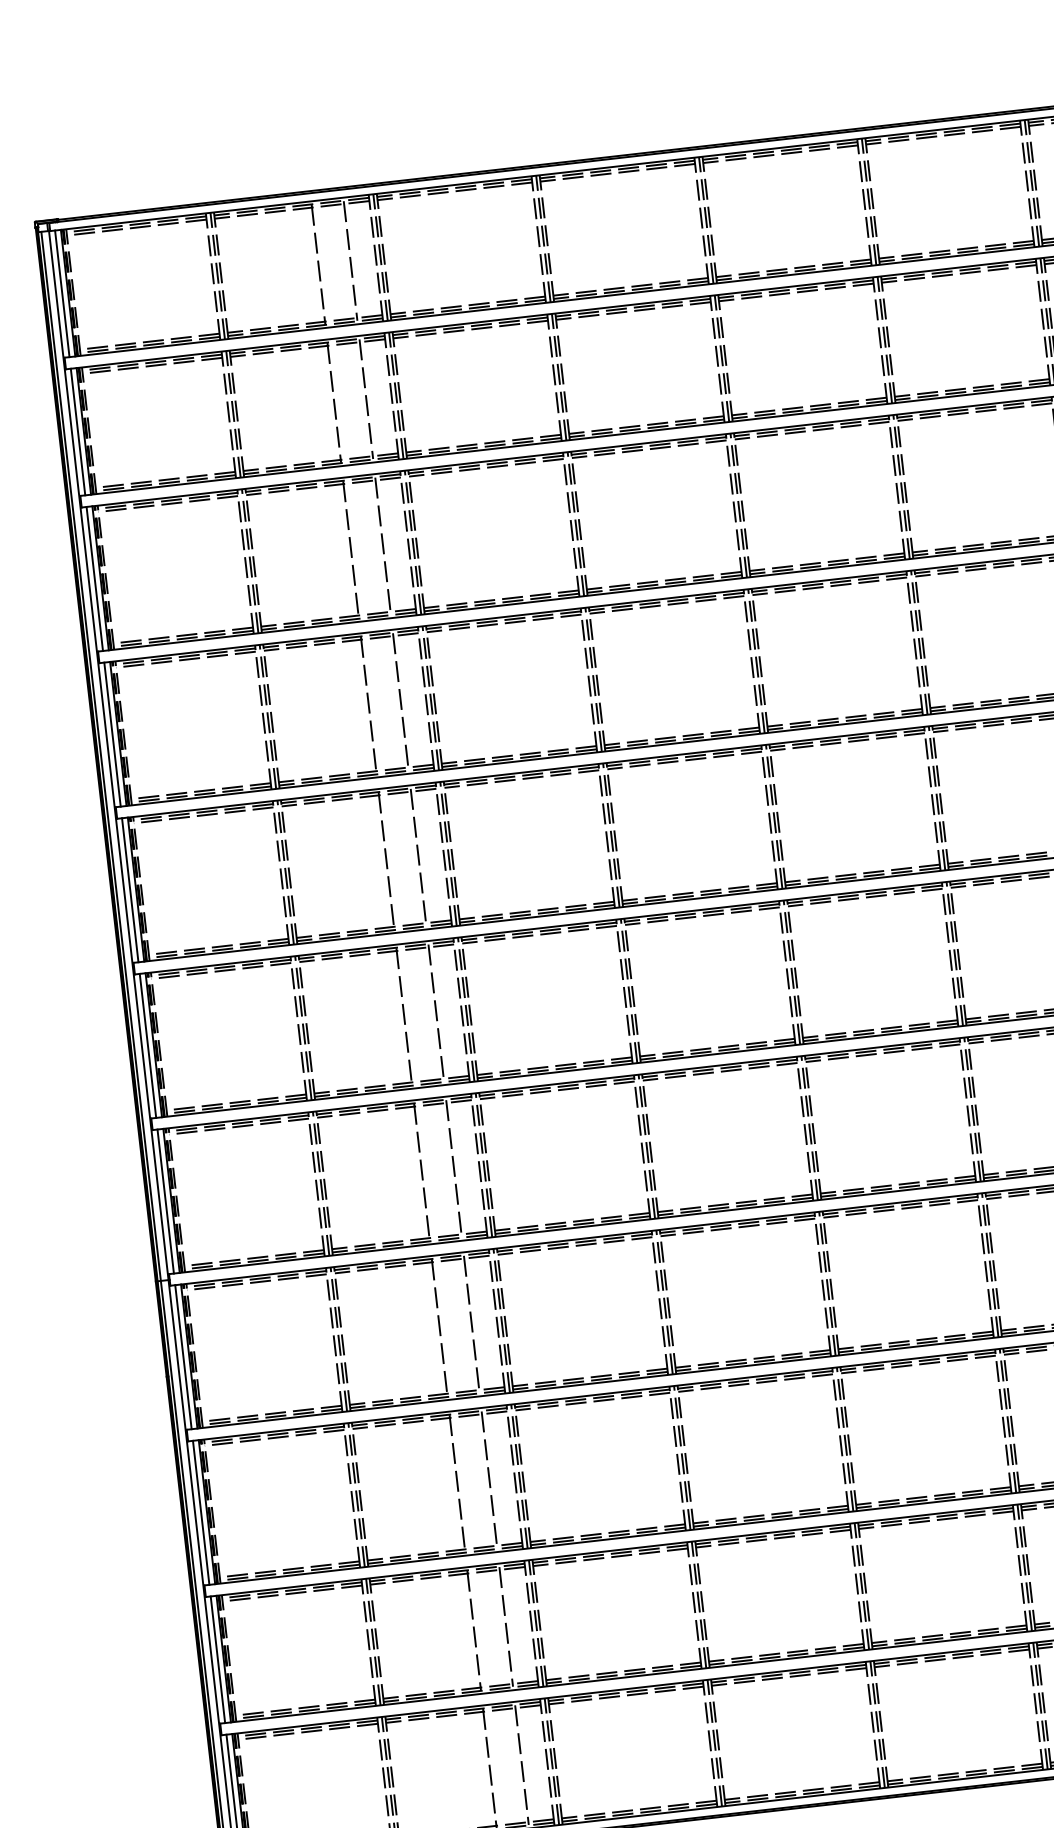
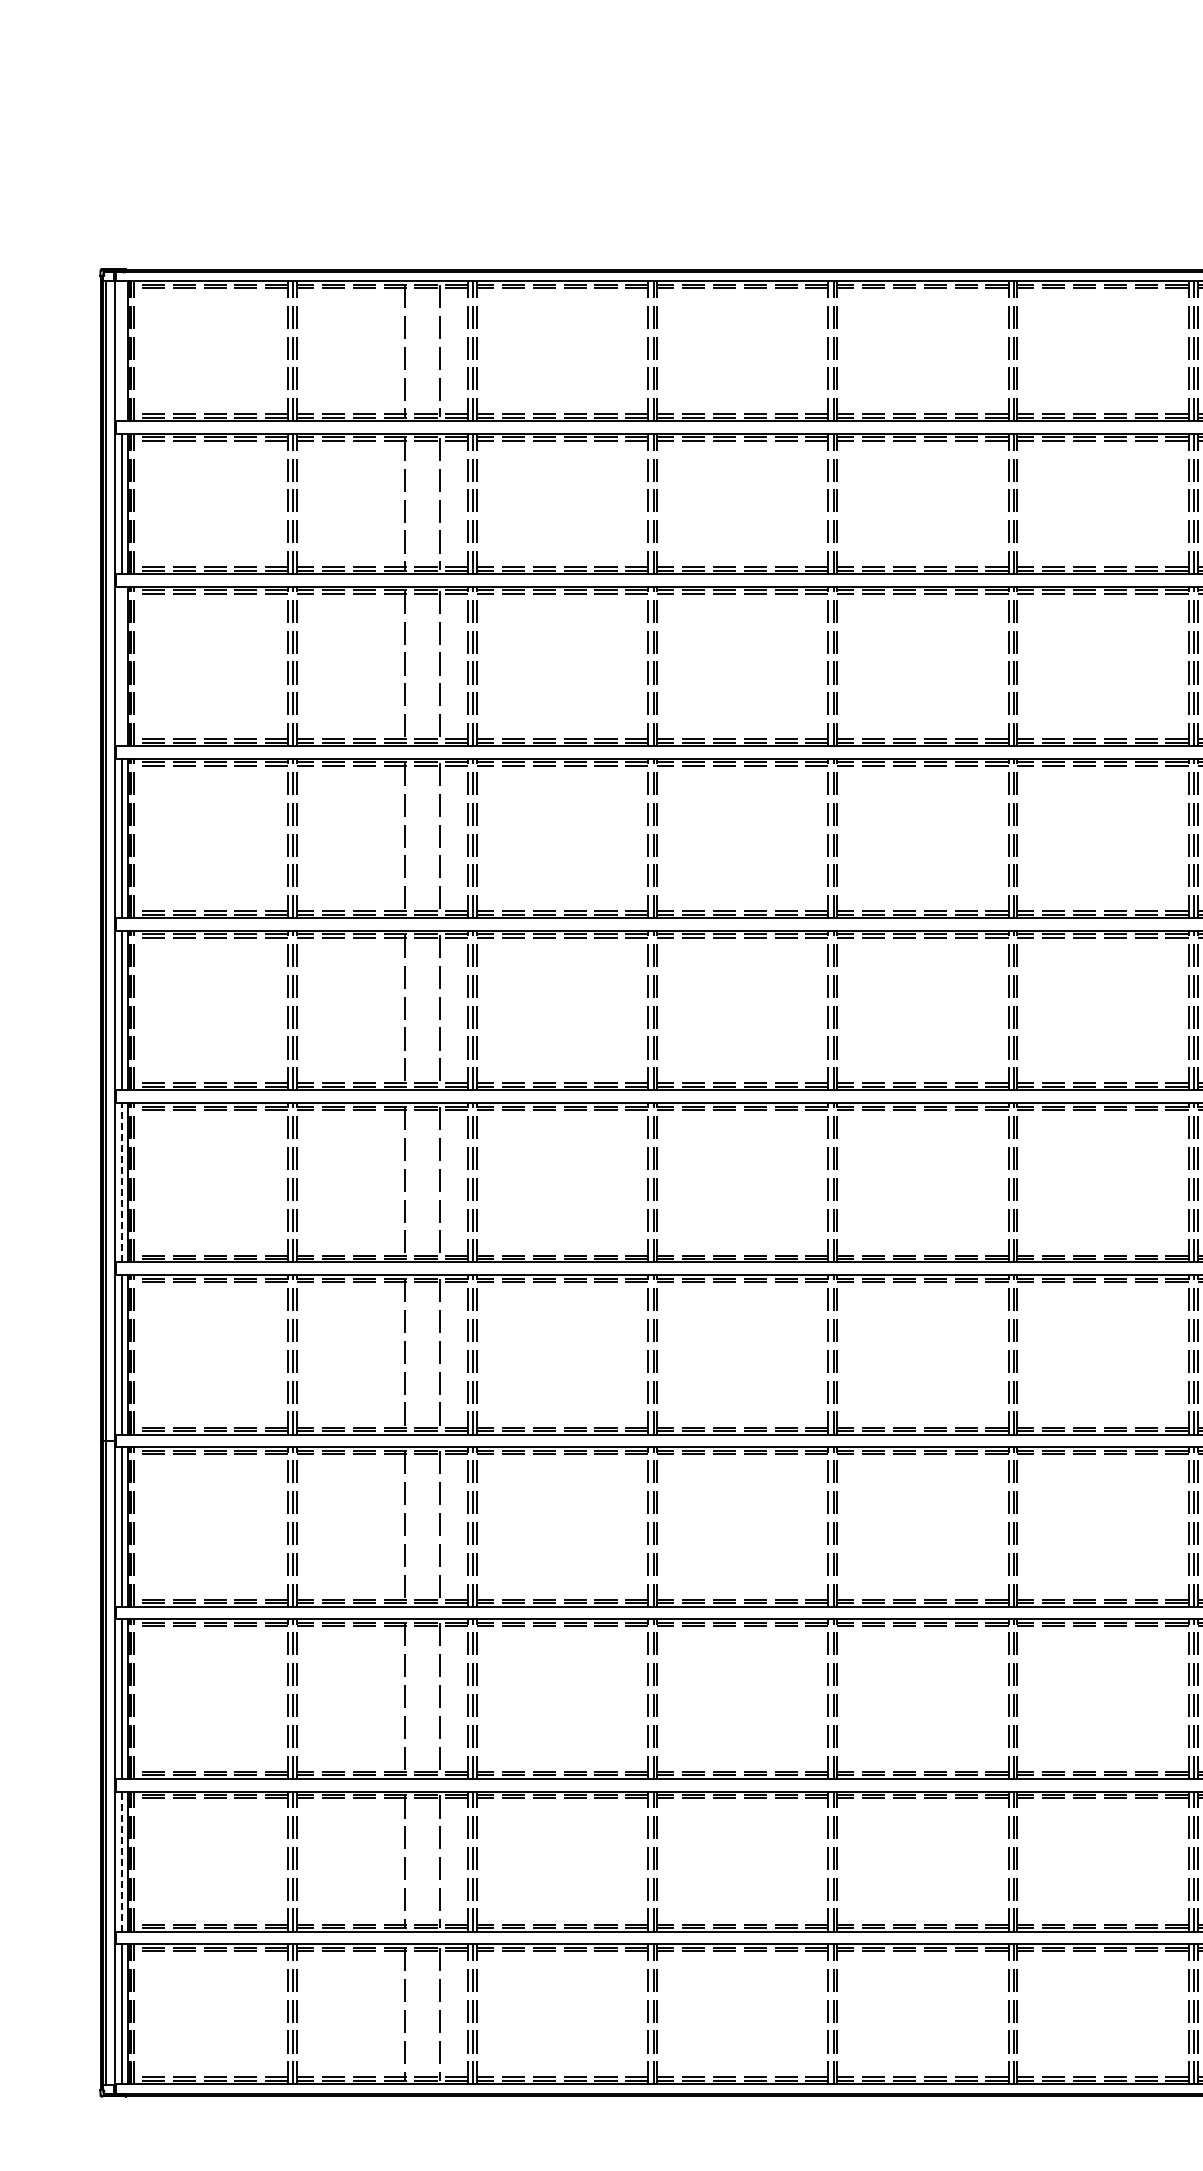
line: (62, 294) -> (121, 351), removed
line: (94, 578) -> (121, 666), removed
line: (147, 1045) -> (121, 1182), solid -> dashed
line: (217, 1659) -> (121, 1861), solid -> dashed

